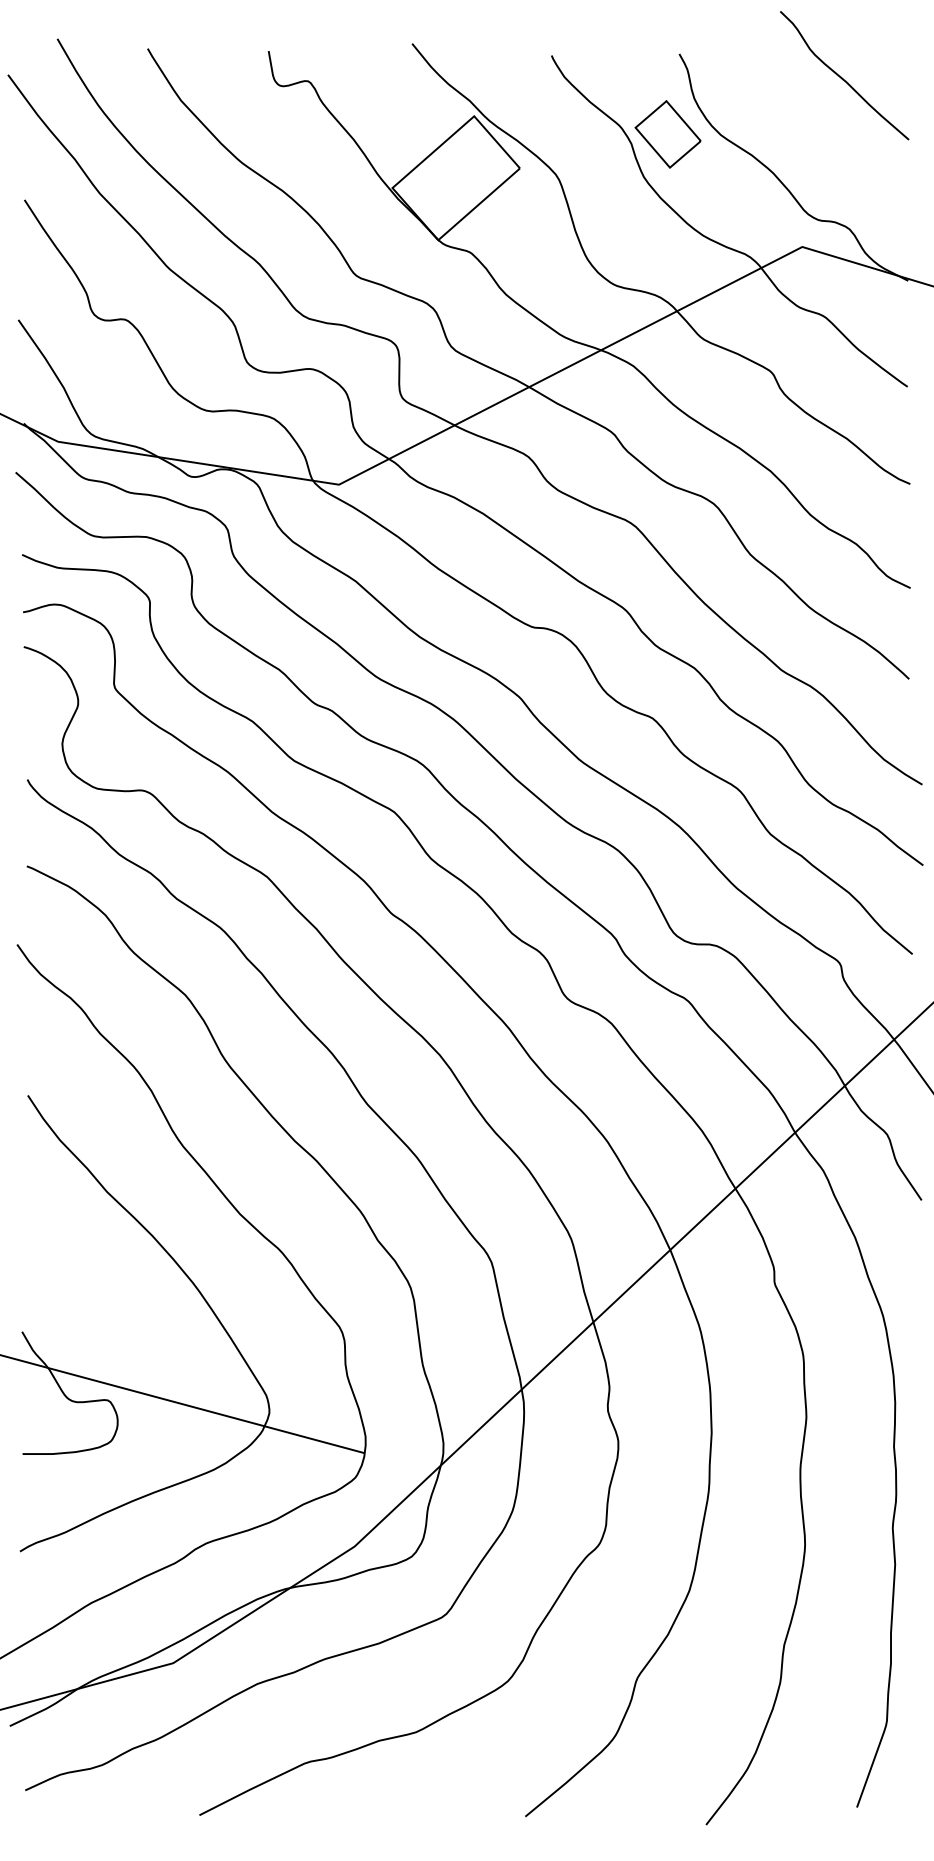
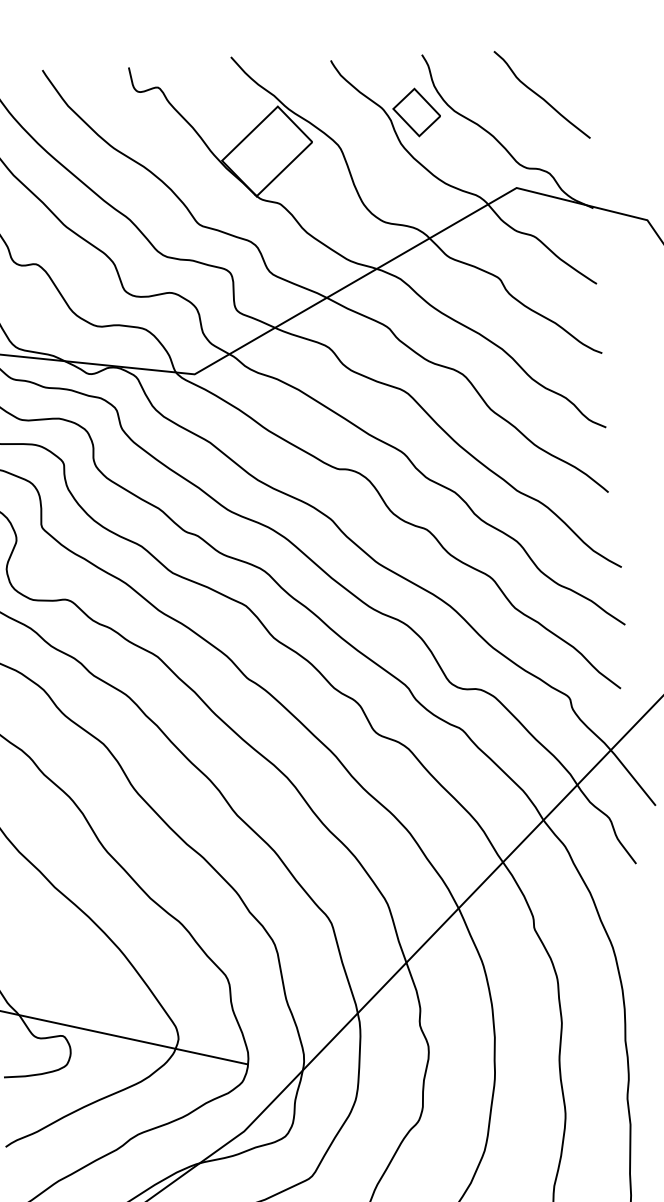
curve: (842, 77) -> (540, 96), moved

